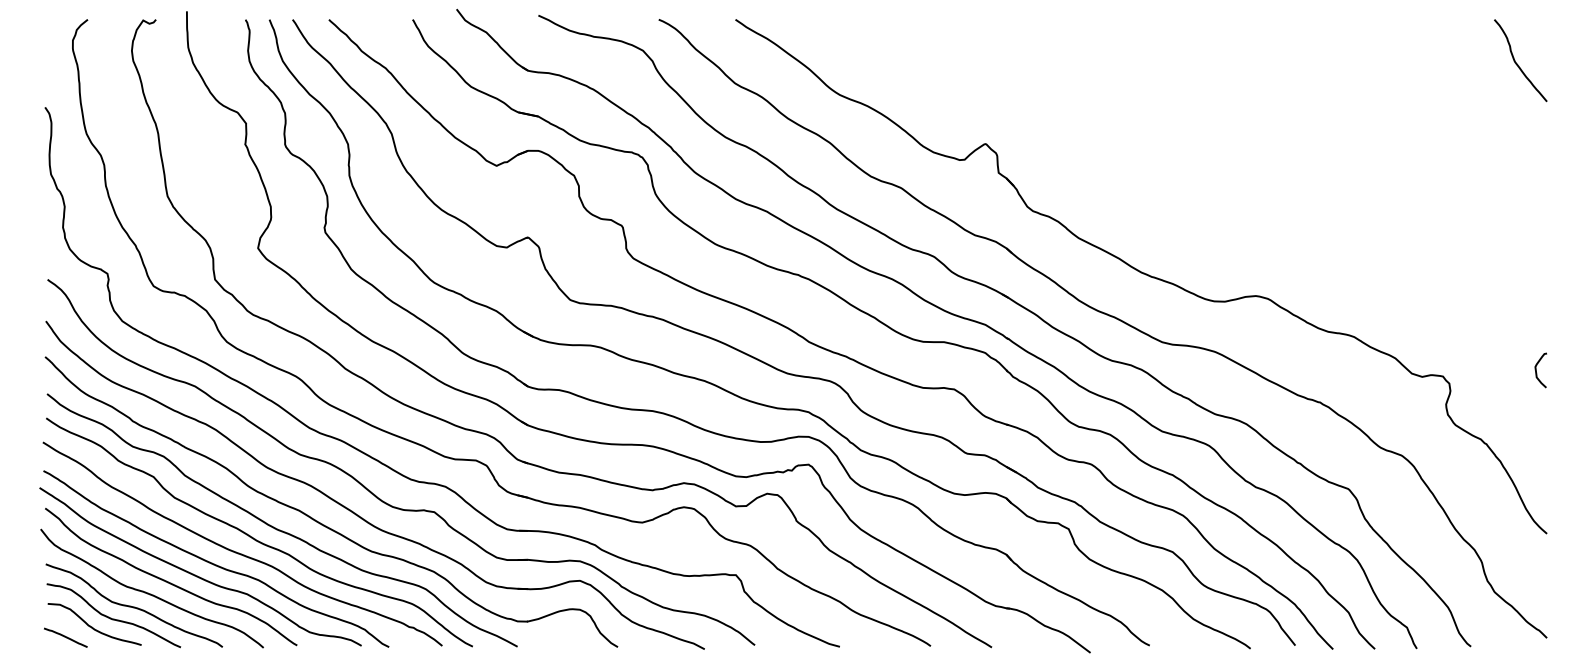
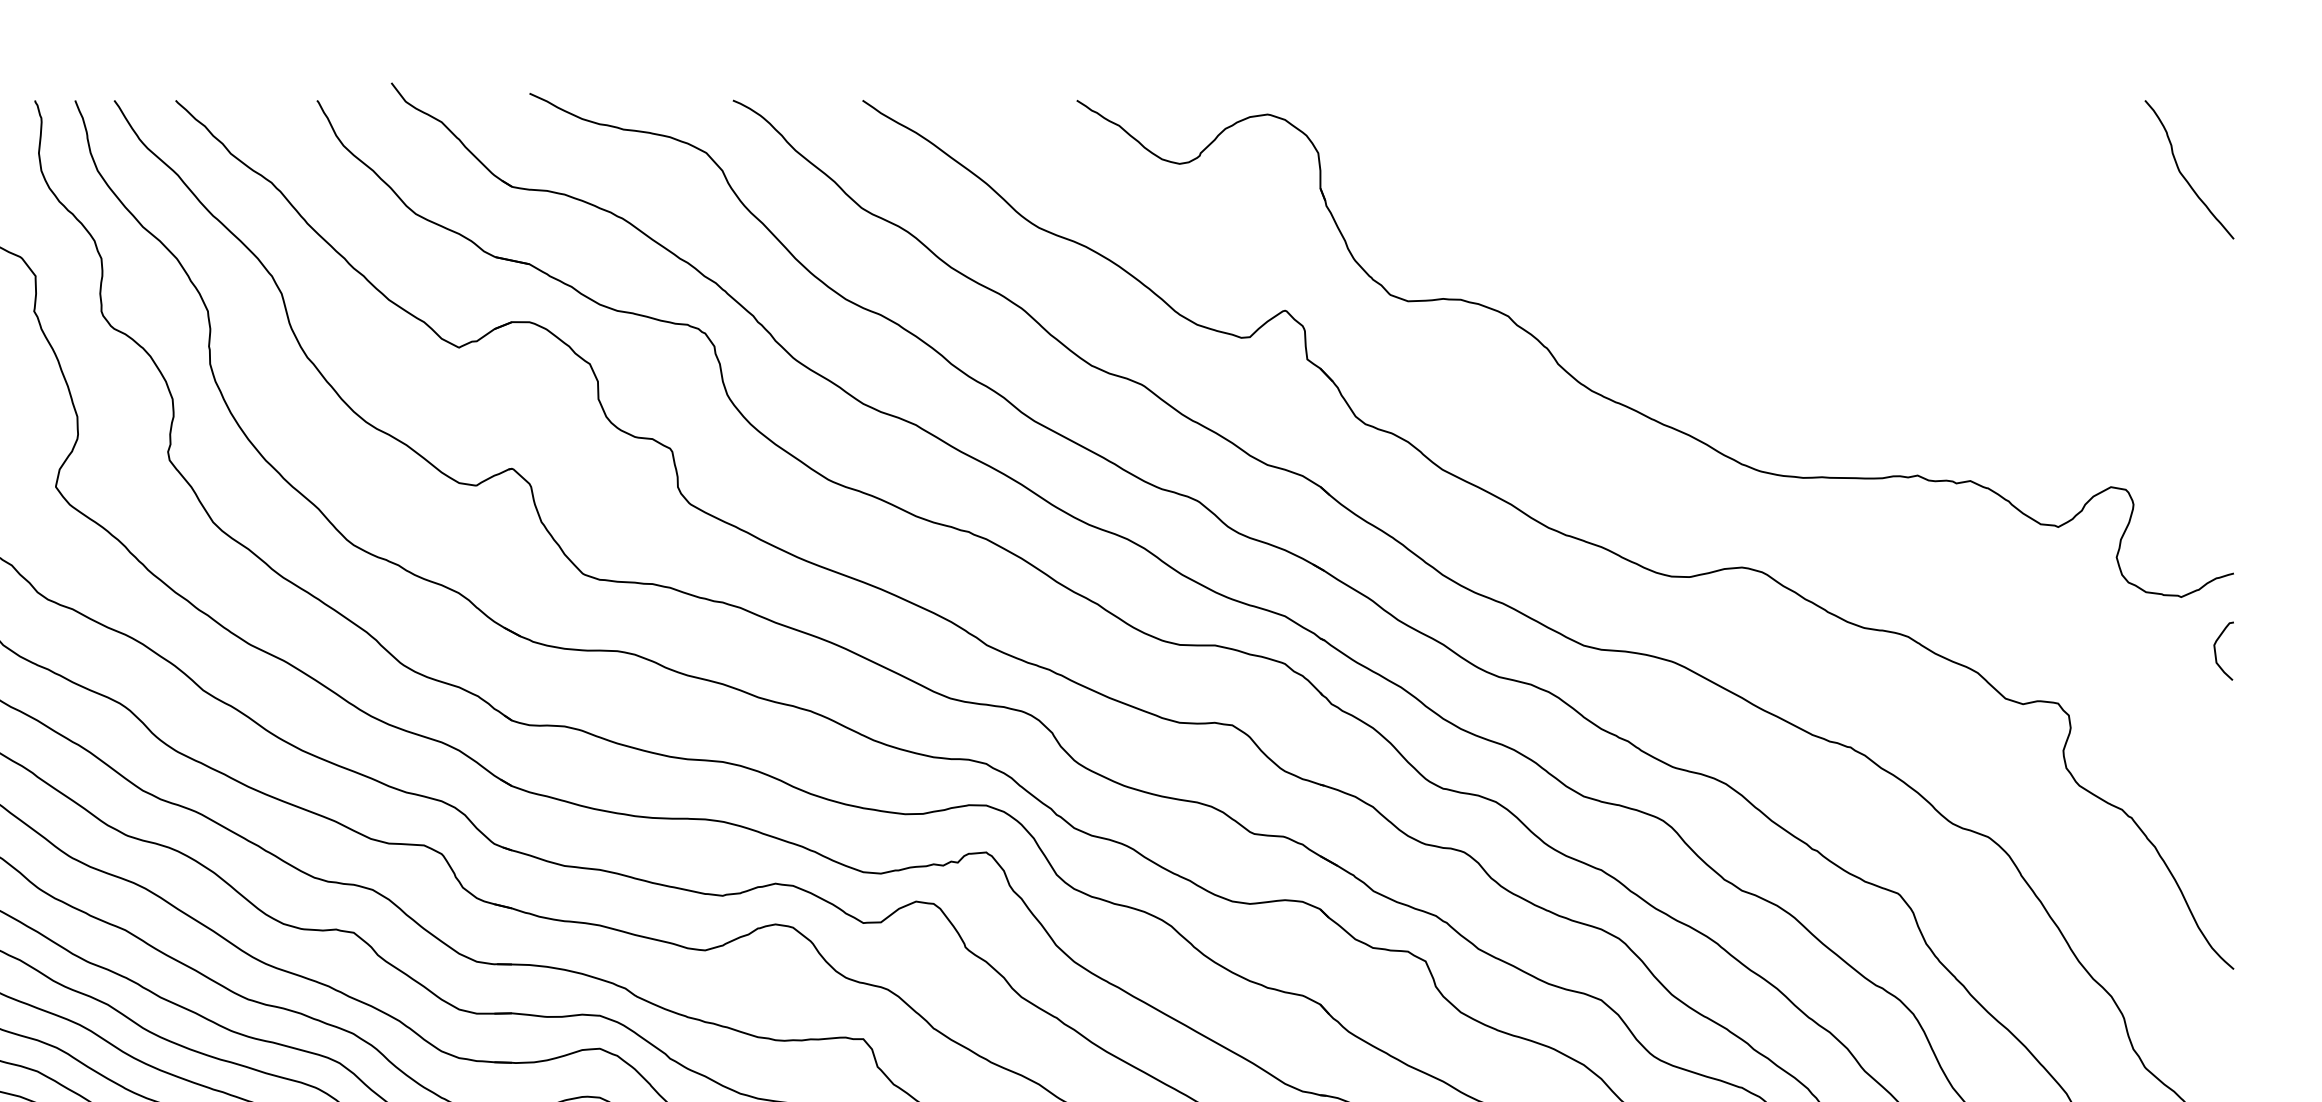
part: (1187, 199) -> (1626, 404), added
curve: (1536, 370) -> (2216, 651), moved

